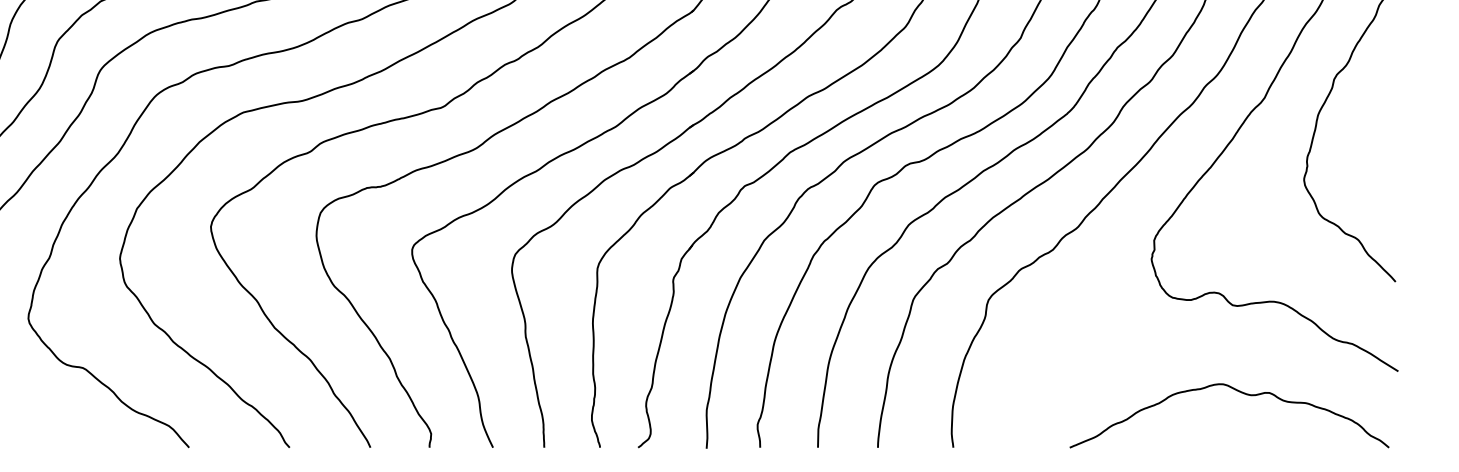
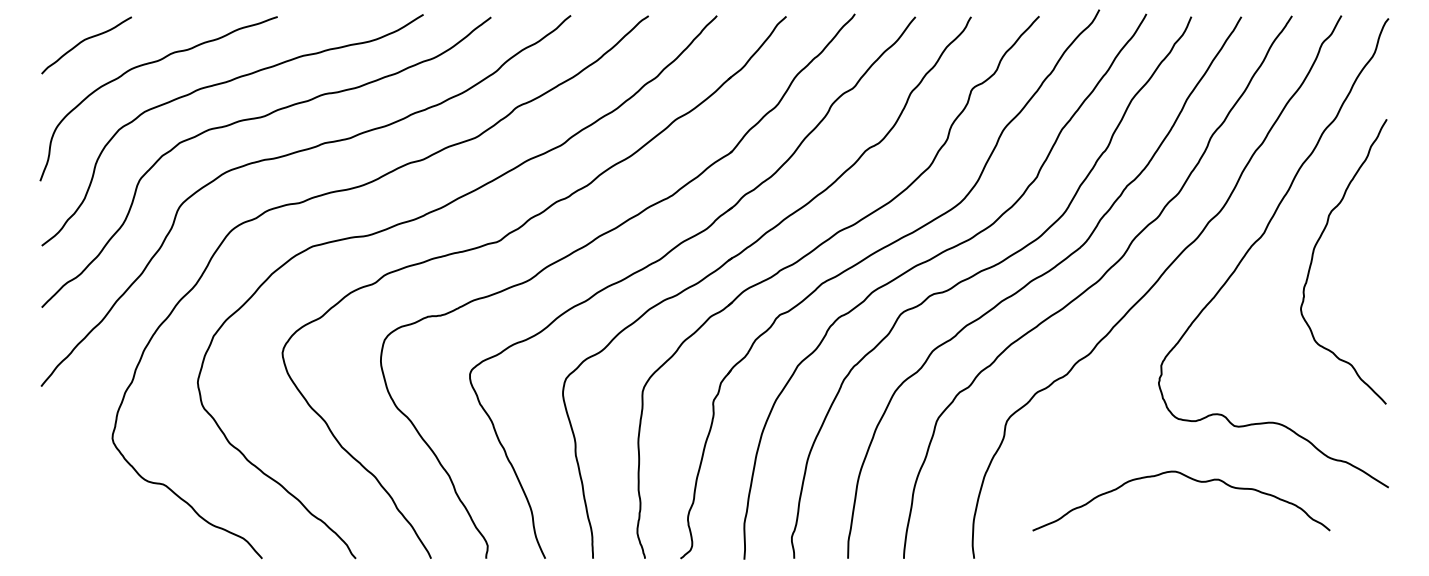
curve: (1239, 392) -> (1190, 479), moved

